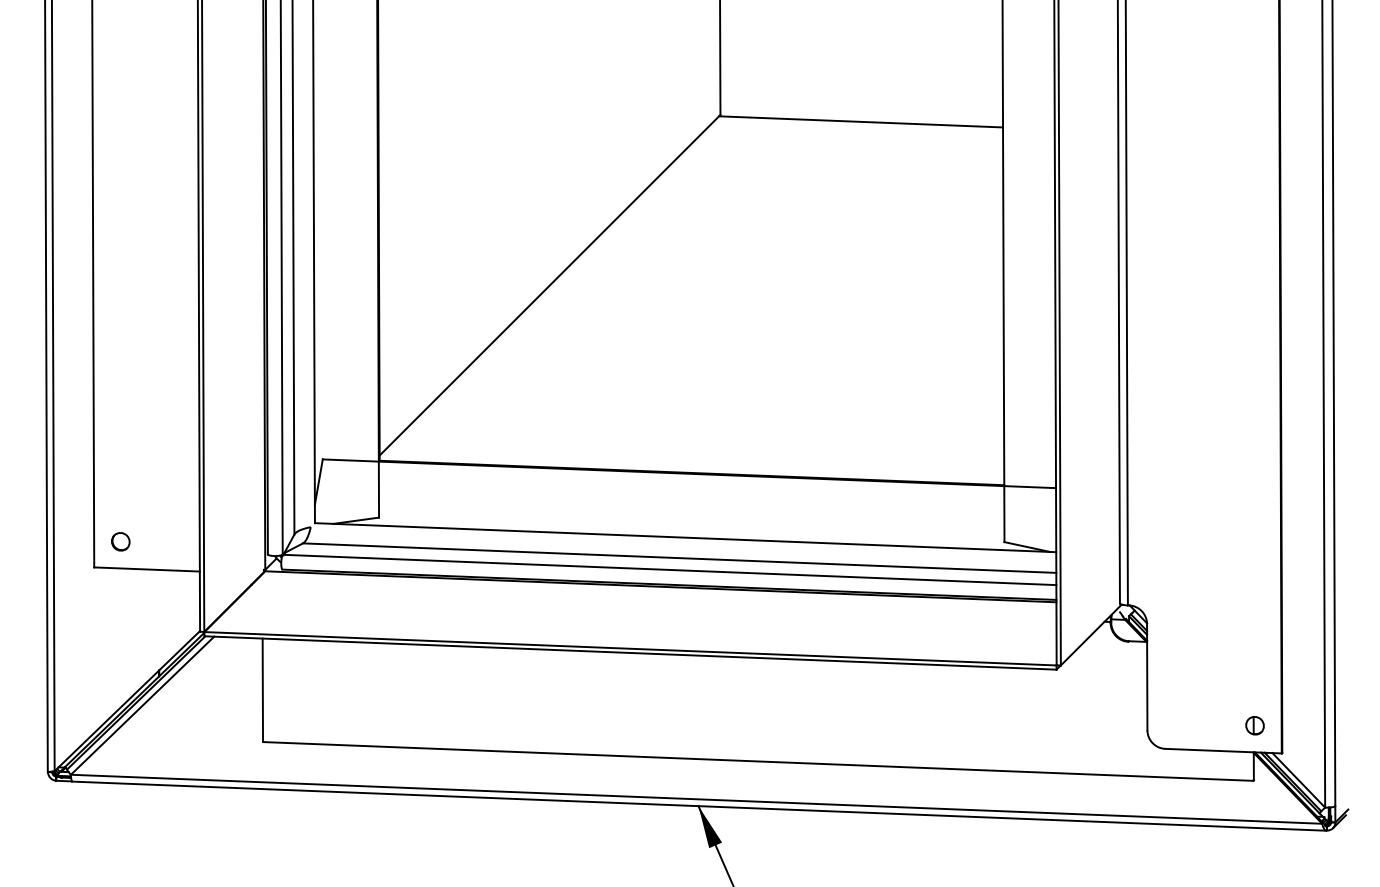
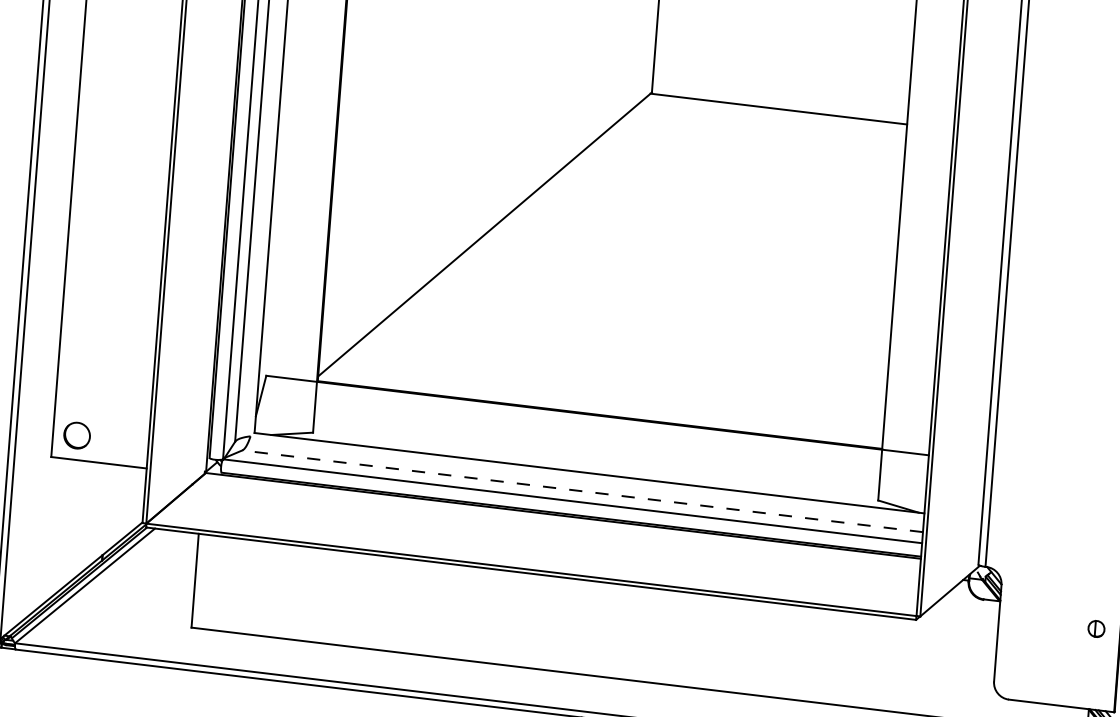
part: (120, 541) -> (76, 435), size x1.6
line: (679, 558) -> (582, 491), solid -> dashed
part: (1254, 725) -> (1096, 628), moved

